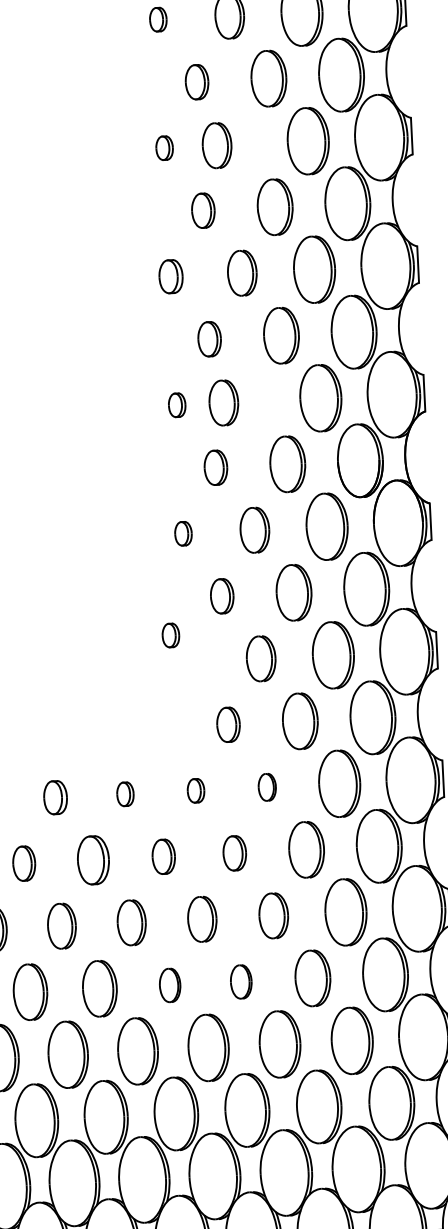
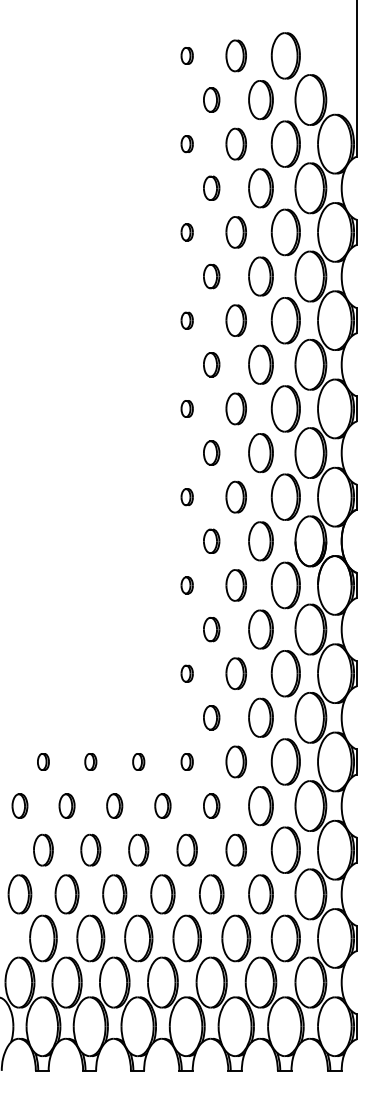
part: (215, 145) -> (235, 320), moved
part: (169, 276) -> (186, 408), size x0.71
part: (222, 402) -> (235, 496), moved
part: (169, 635) -> (186, 673), moved
part: (266, 786) -> (235, 761), size x1.67
part: (55, 797) -> (90, 761), size x0.71
part: (93, 859) -> (114, 805), size x0.71
part: (240, 982) -> (211, 894), size x1.67
part: (169, 985) -> (162, 894), size x1.67

